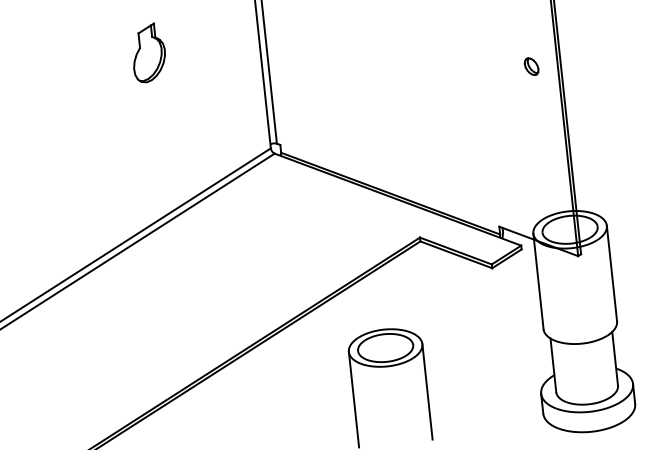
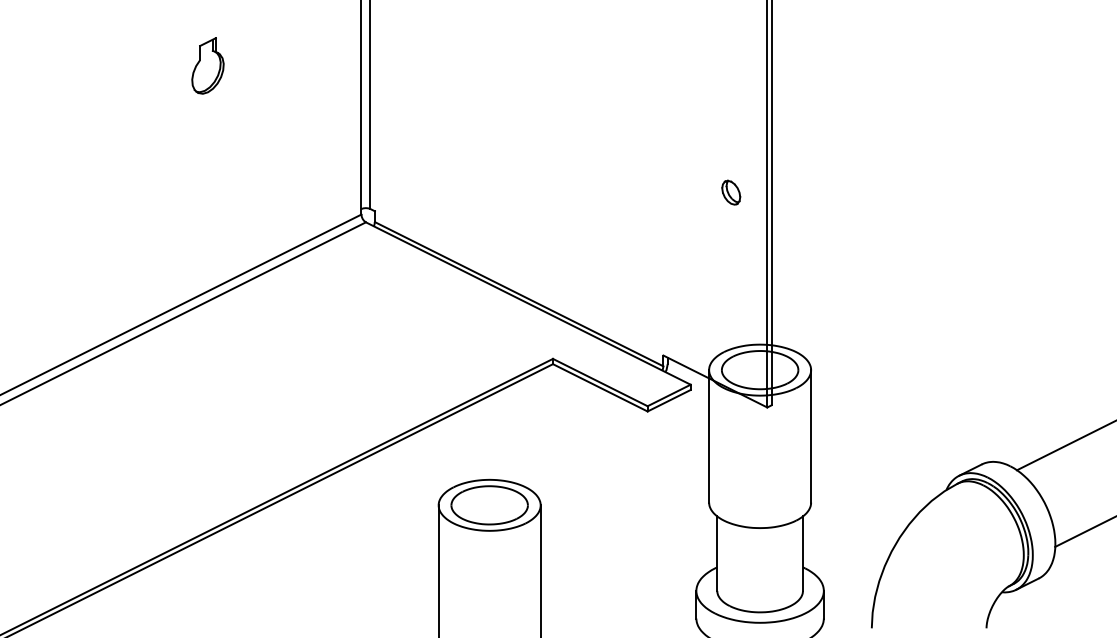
part: (148, 52) -> (207, 65), size x0.7
part: (531, 66) -> (731, 192), moved

